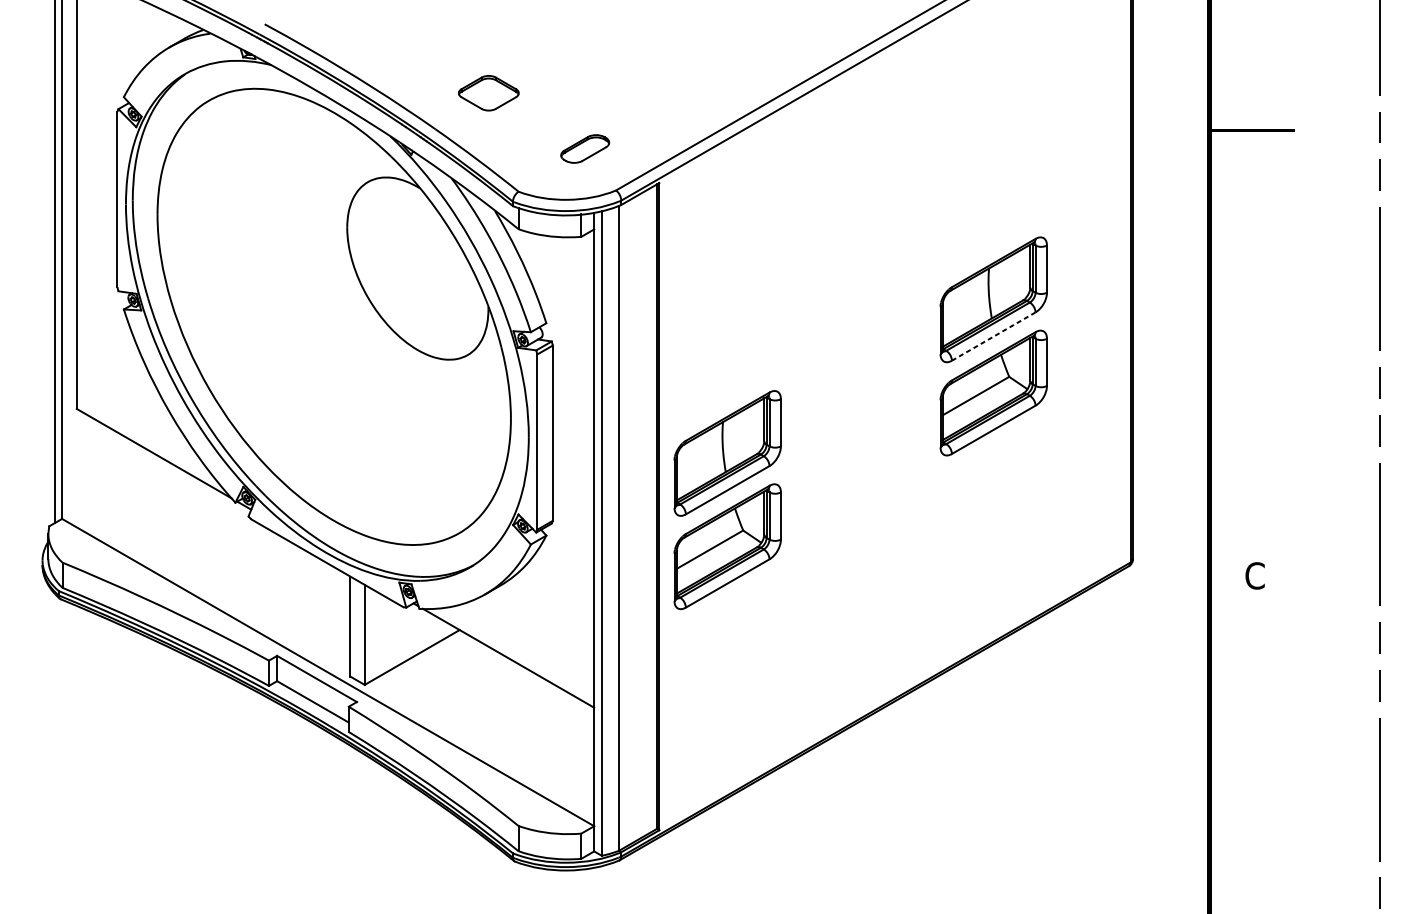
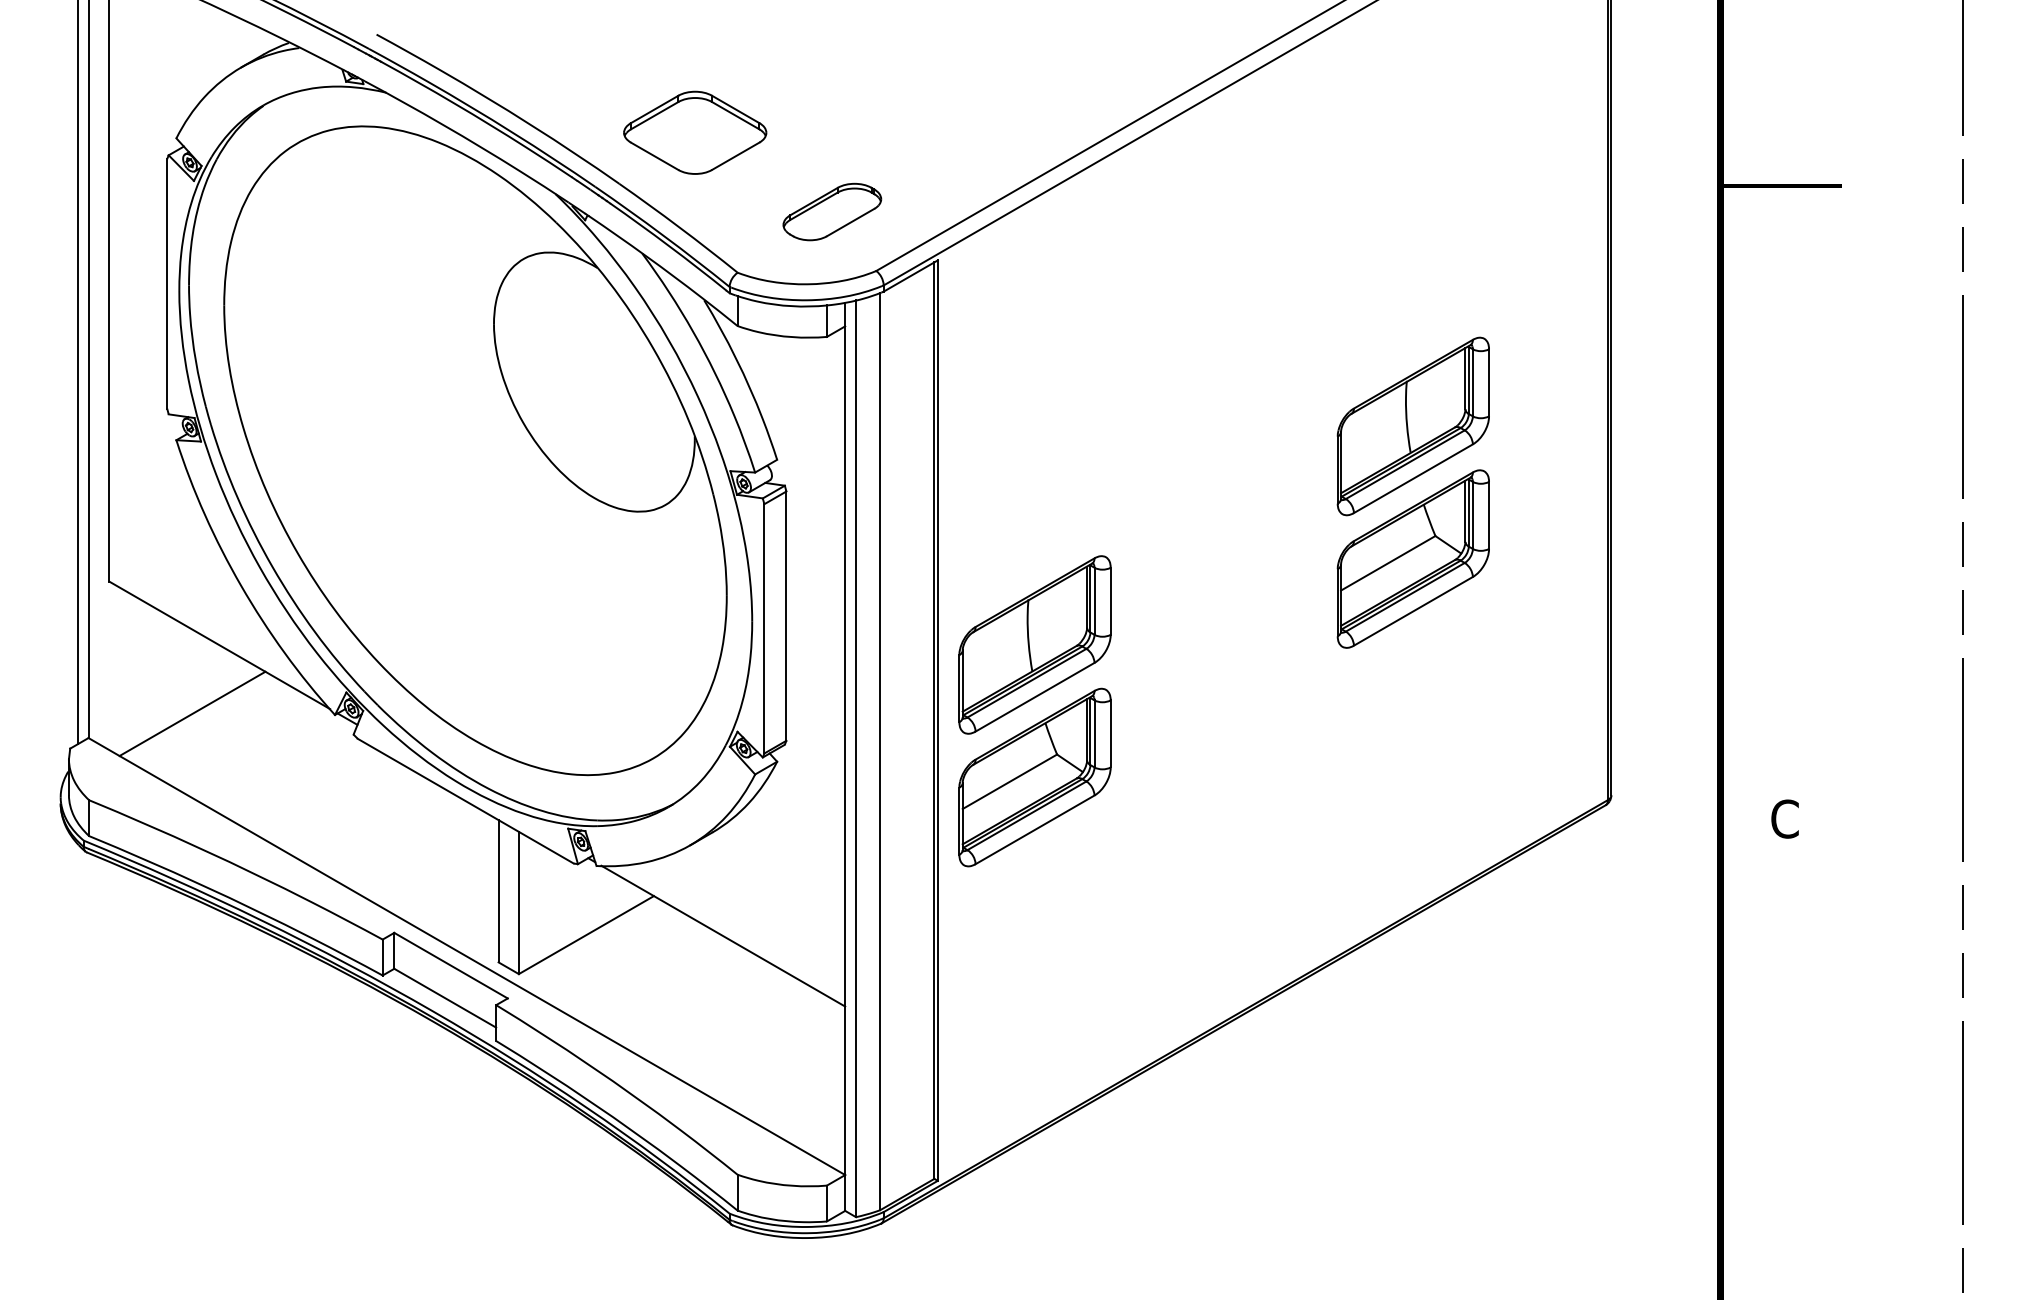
part: (488, 93) -> (695, 132), size x1.67
part: (585, 148) -> (832, 211), size x1.43
line: (993, 336) -> (1413, 478), dashed -> solid
line: (135, 501) -> (192, 713), added

